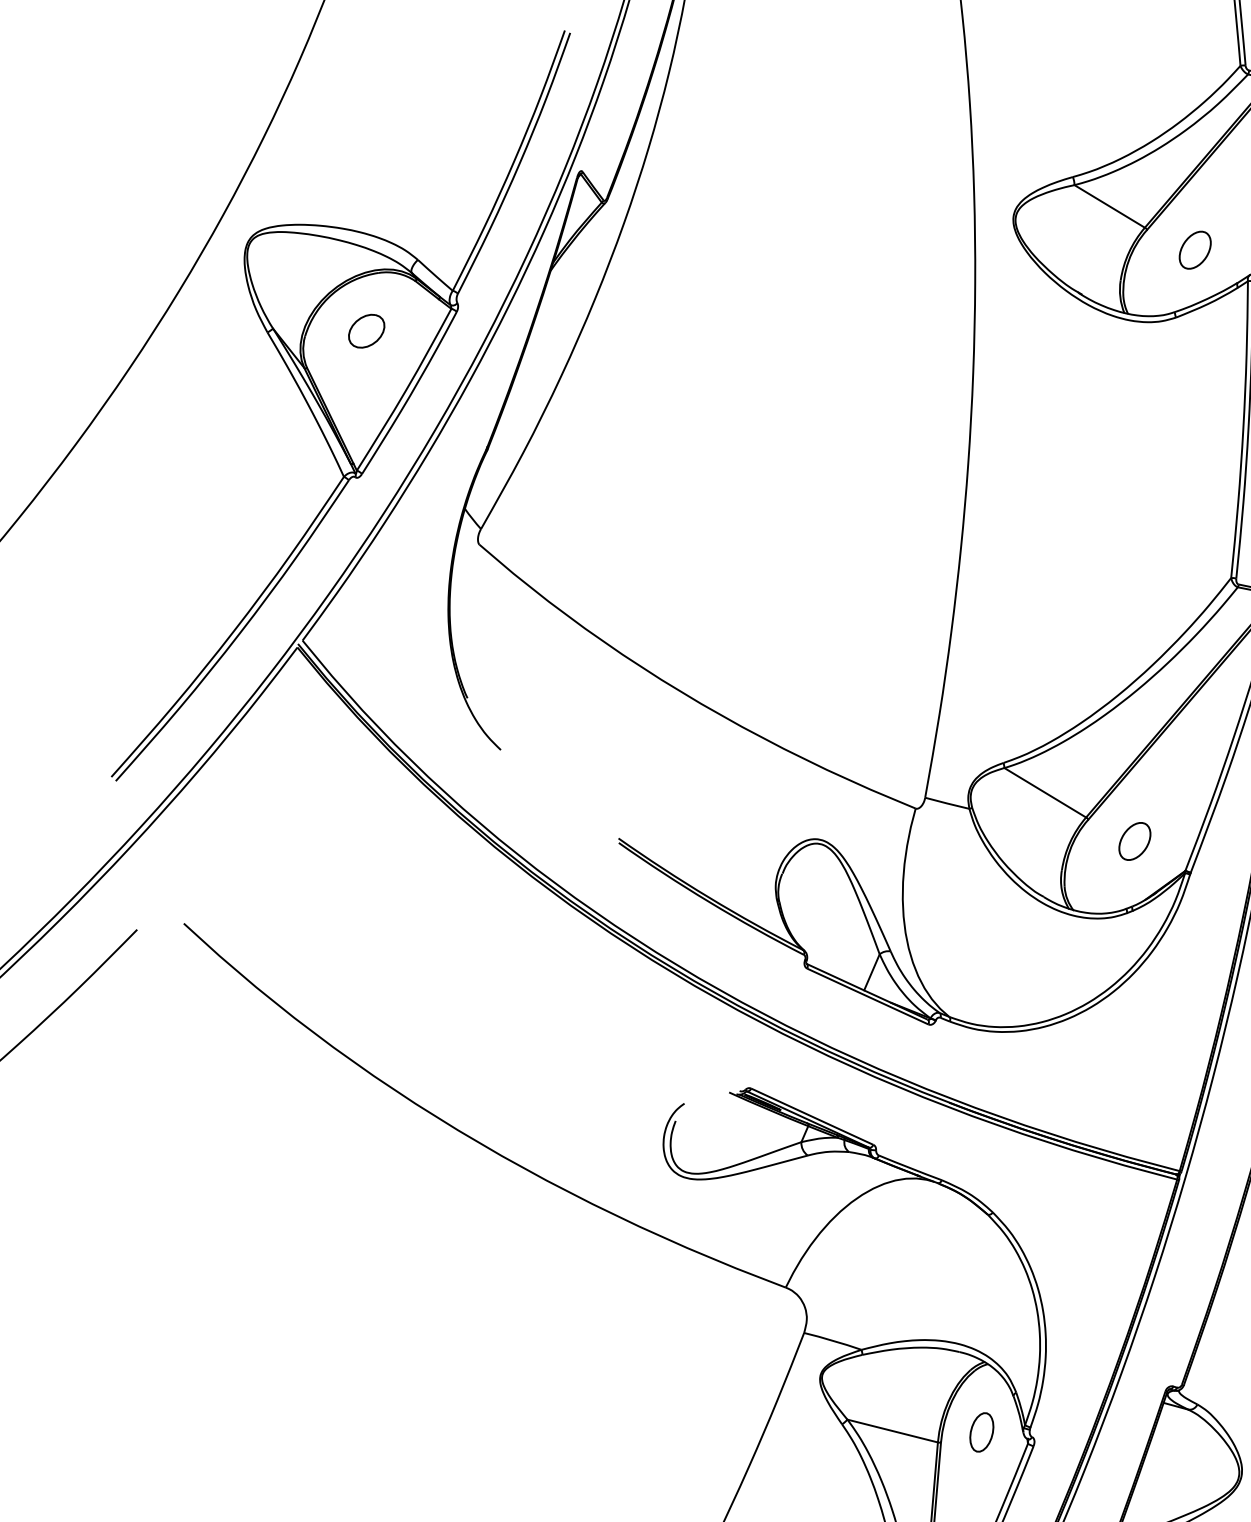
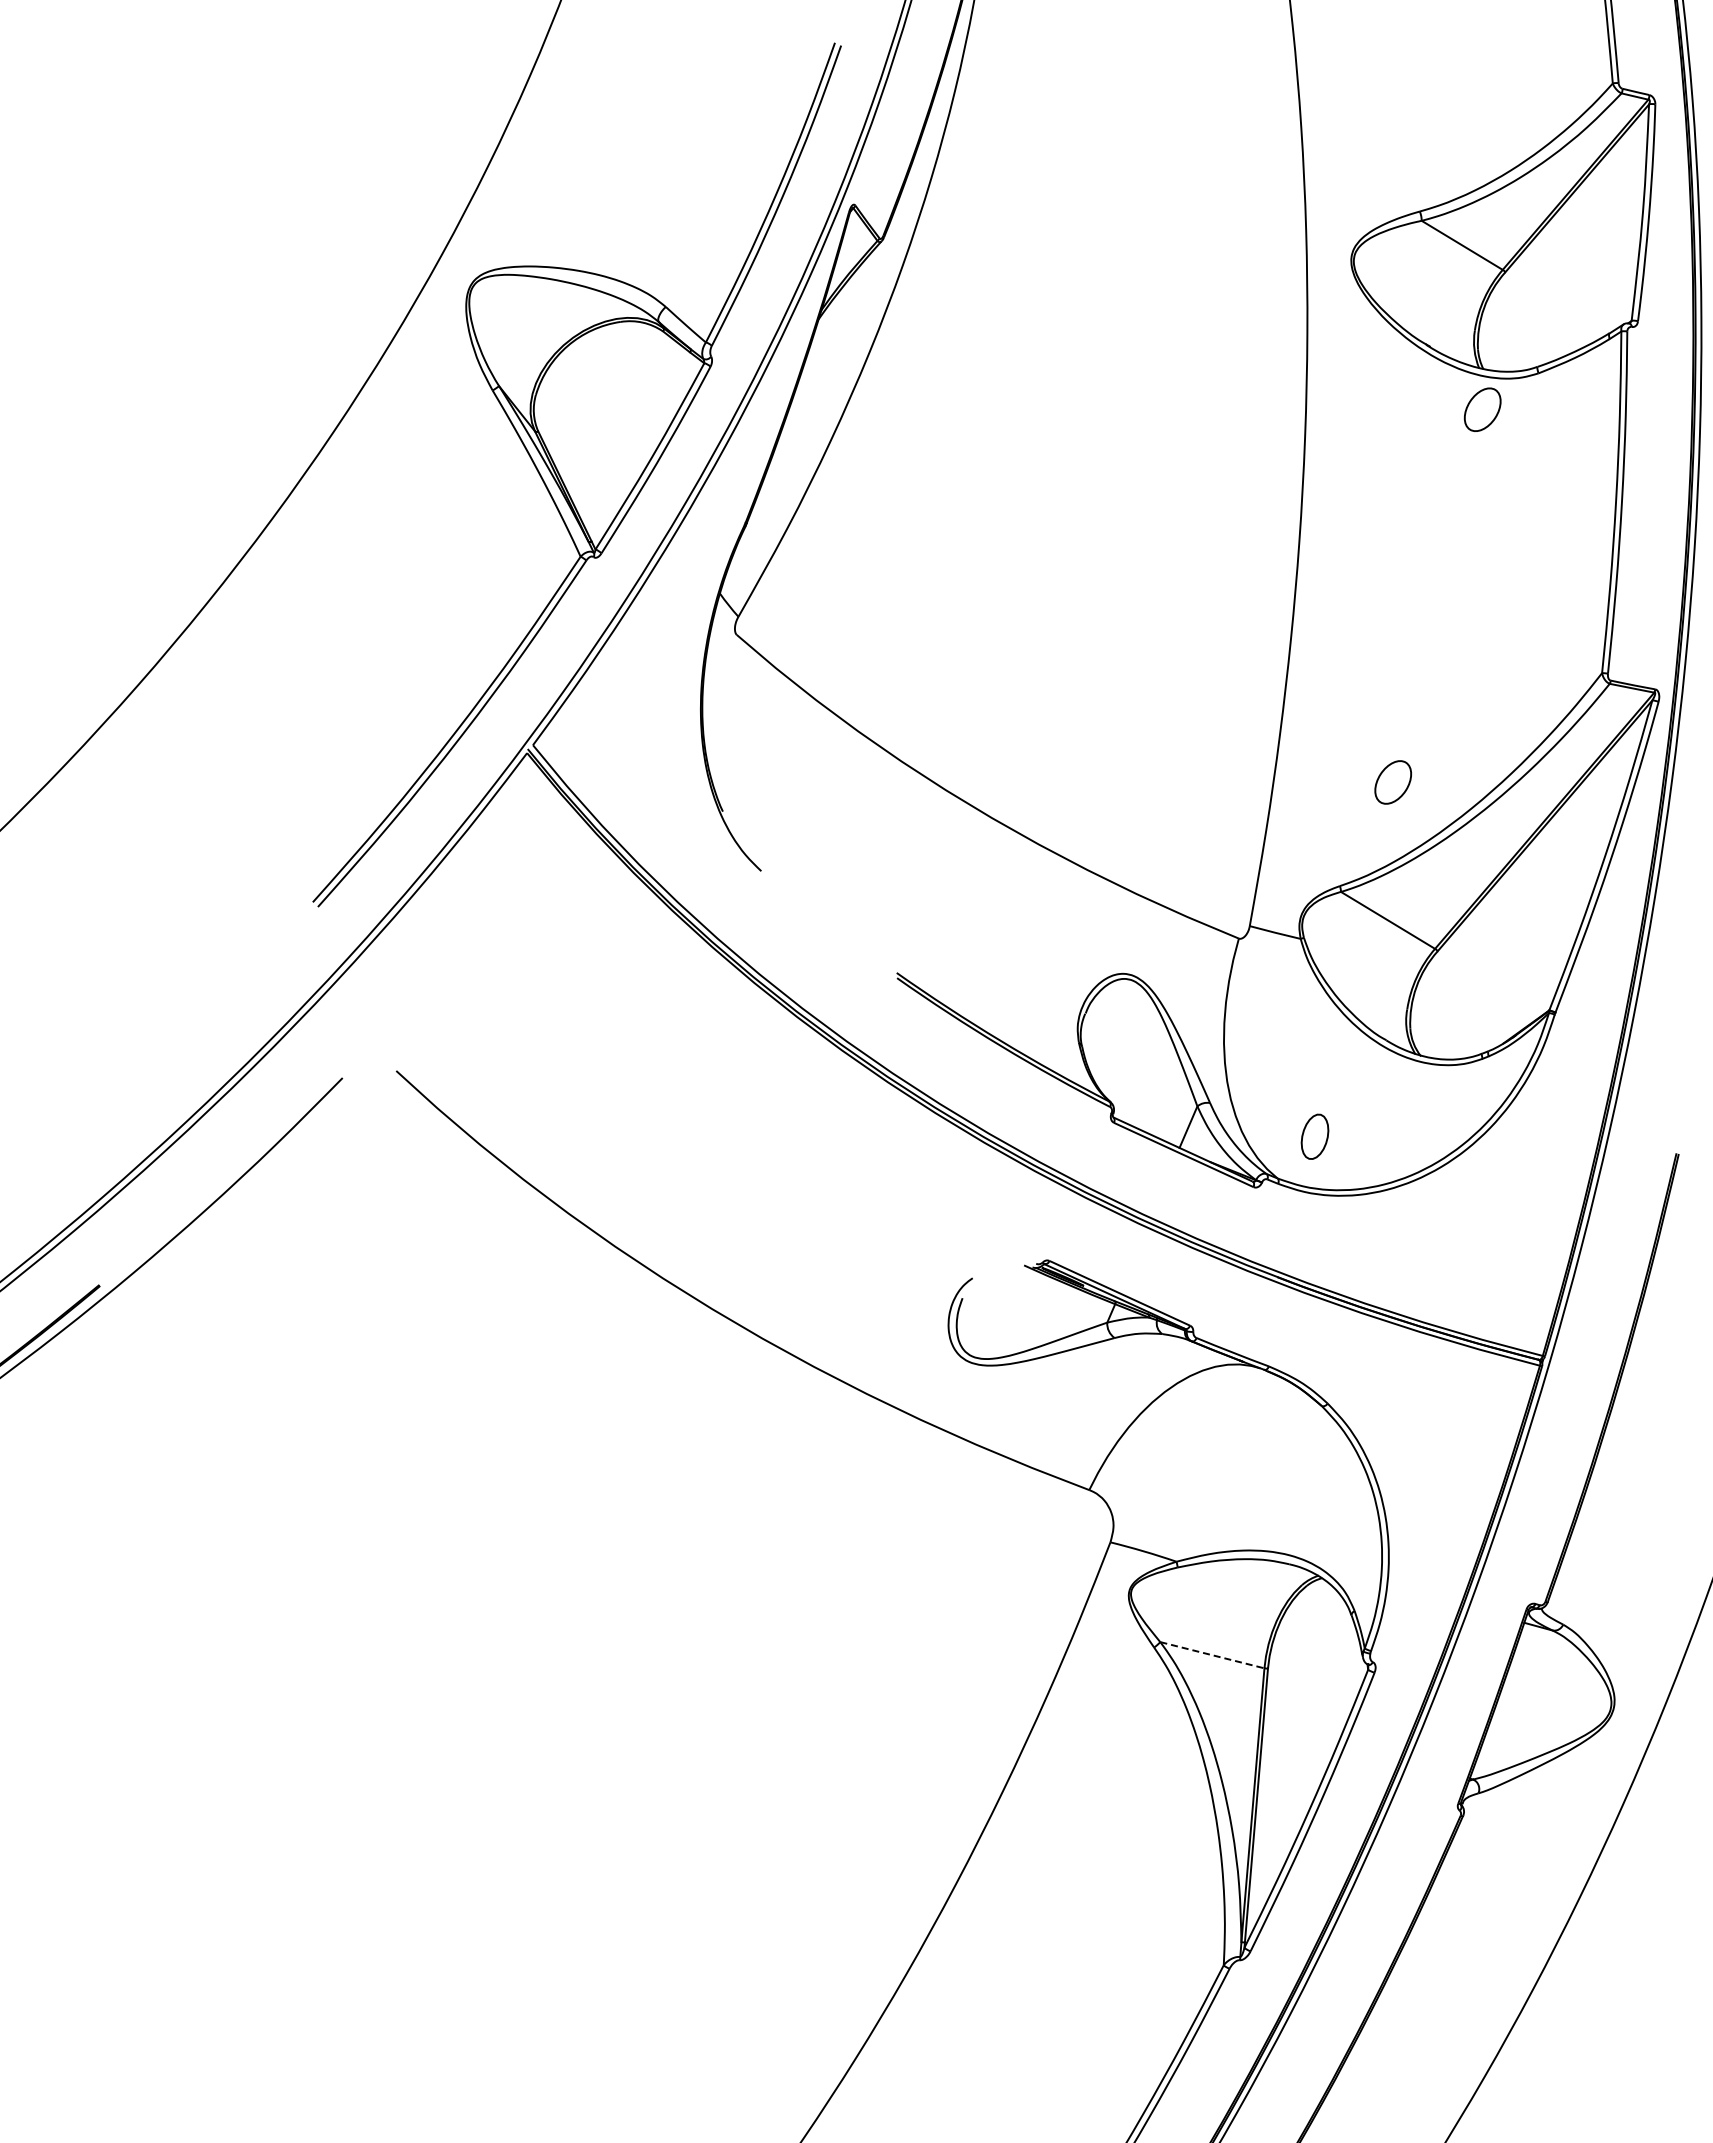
part: (1195, 249) -> (1482, 409), moved
part: (366, 330) -> (606, 388), removed
part: (1134, 841) -> (1392, 782), moved
line: (892, 1431) -> (1212, 1655), solid -> dashed
part: (981, 1432) -> (1314, 1136), moved

